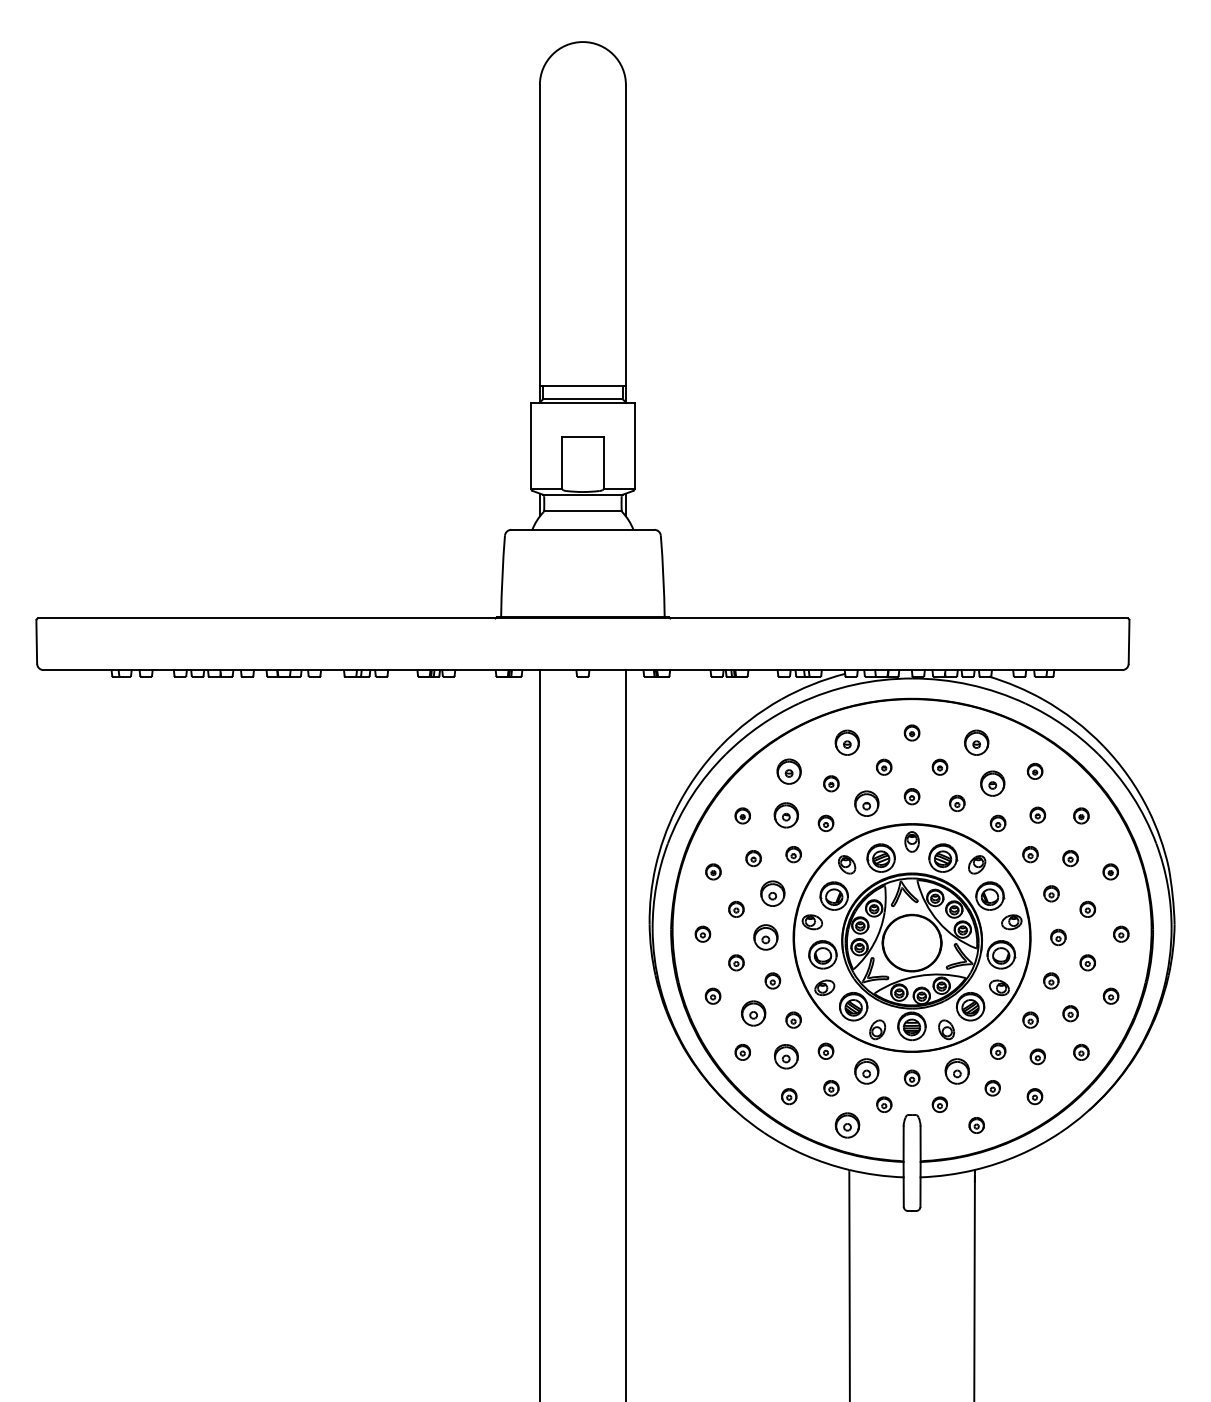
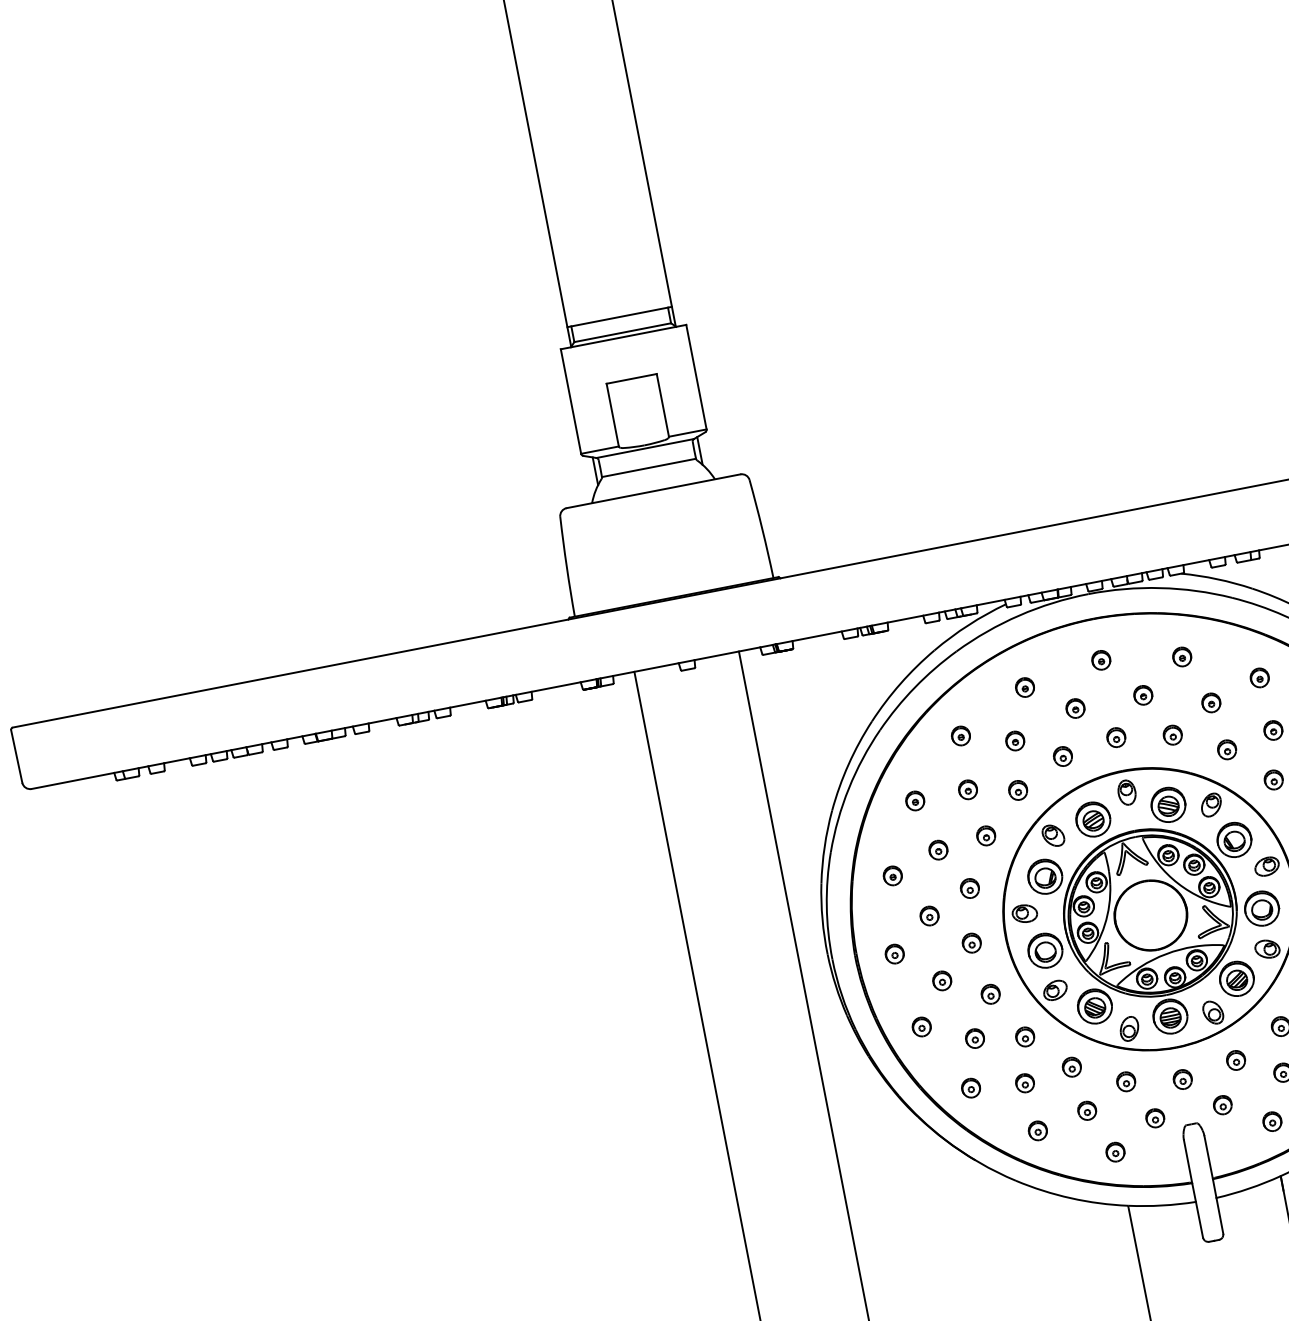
part: (847, 742) -> (1025, 687), size x0.62
part: (976, 742) -> (1181, 656), size x0.62
part: (788, 770) -> (960, 735), size x0.62
part: (992, 783) -> (1210, 702), size x0.62
part: (866, 802) -> (1062, 755), size x0.62
part: (786, 814) -> (967, 788), size x0.62
part: (772, 893) -> (969, 888), size x0.62
part: (765, 937) -> (971, 943), size x0.62
part: (753, 1013) -> (974, 1038), size x0.62
part: (786, 1056) -> (1025, 1082), size x0.62
part: (866, 1070) -> (1125, 1080), size x0.62
part: (957, 1070) -> (1236, 1059), size x0.62
part: (847, 1125) -> (1115, 1152), size x0.62

